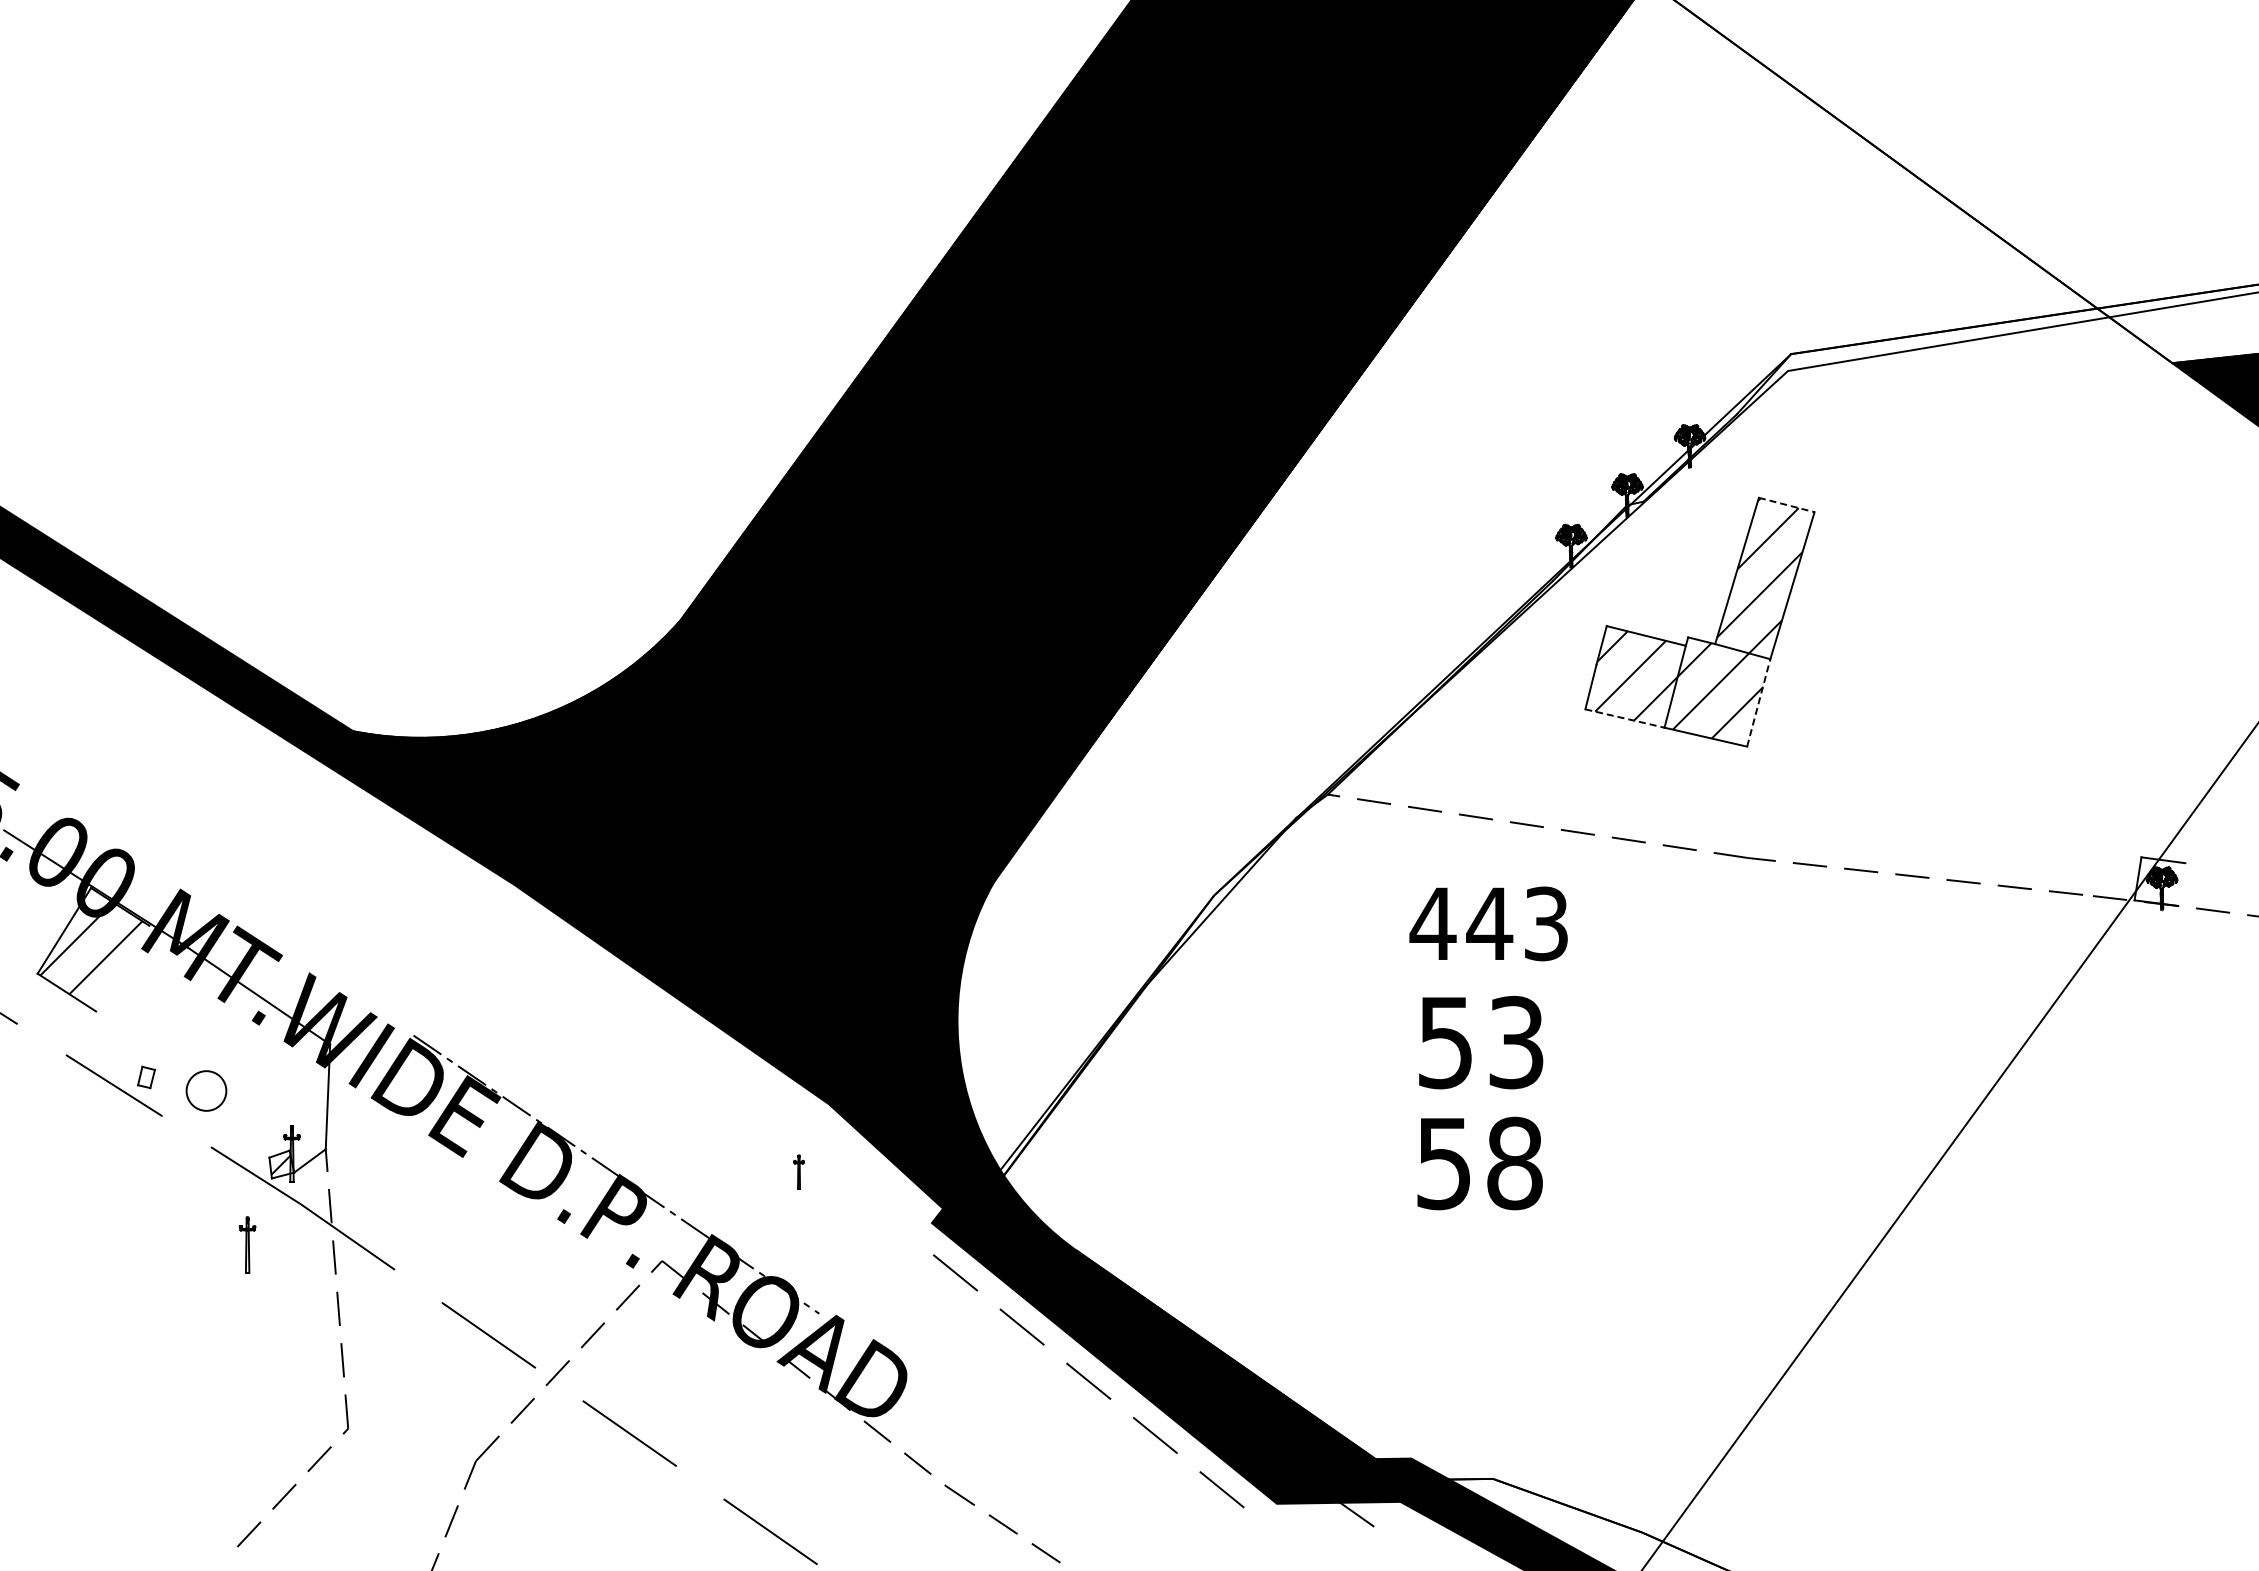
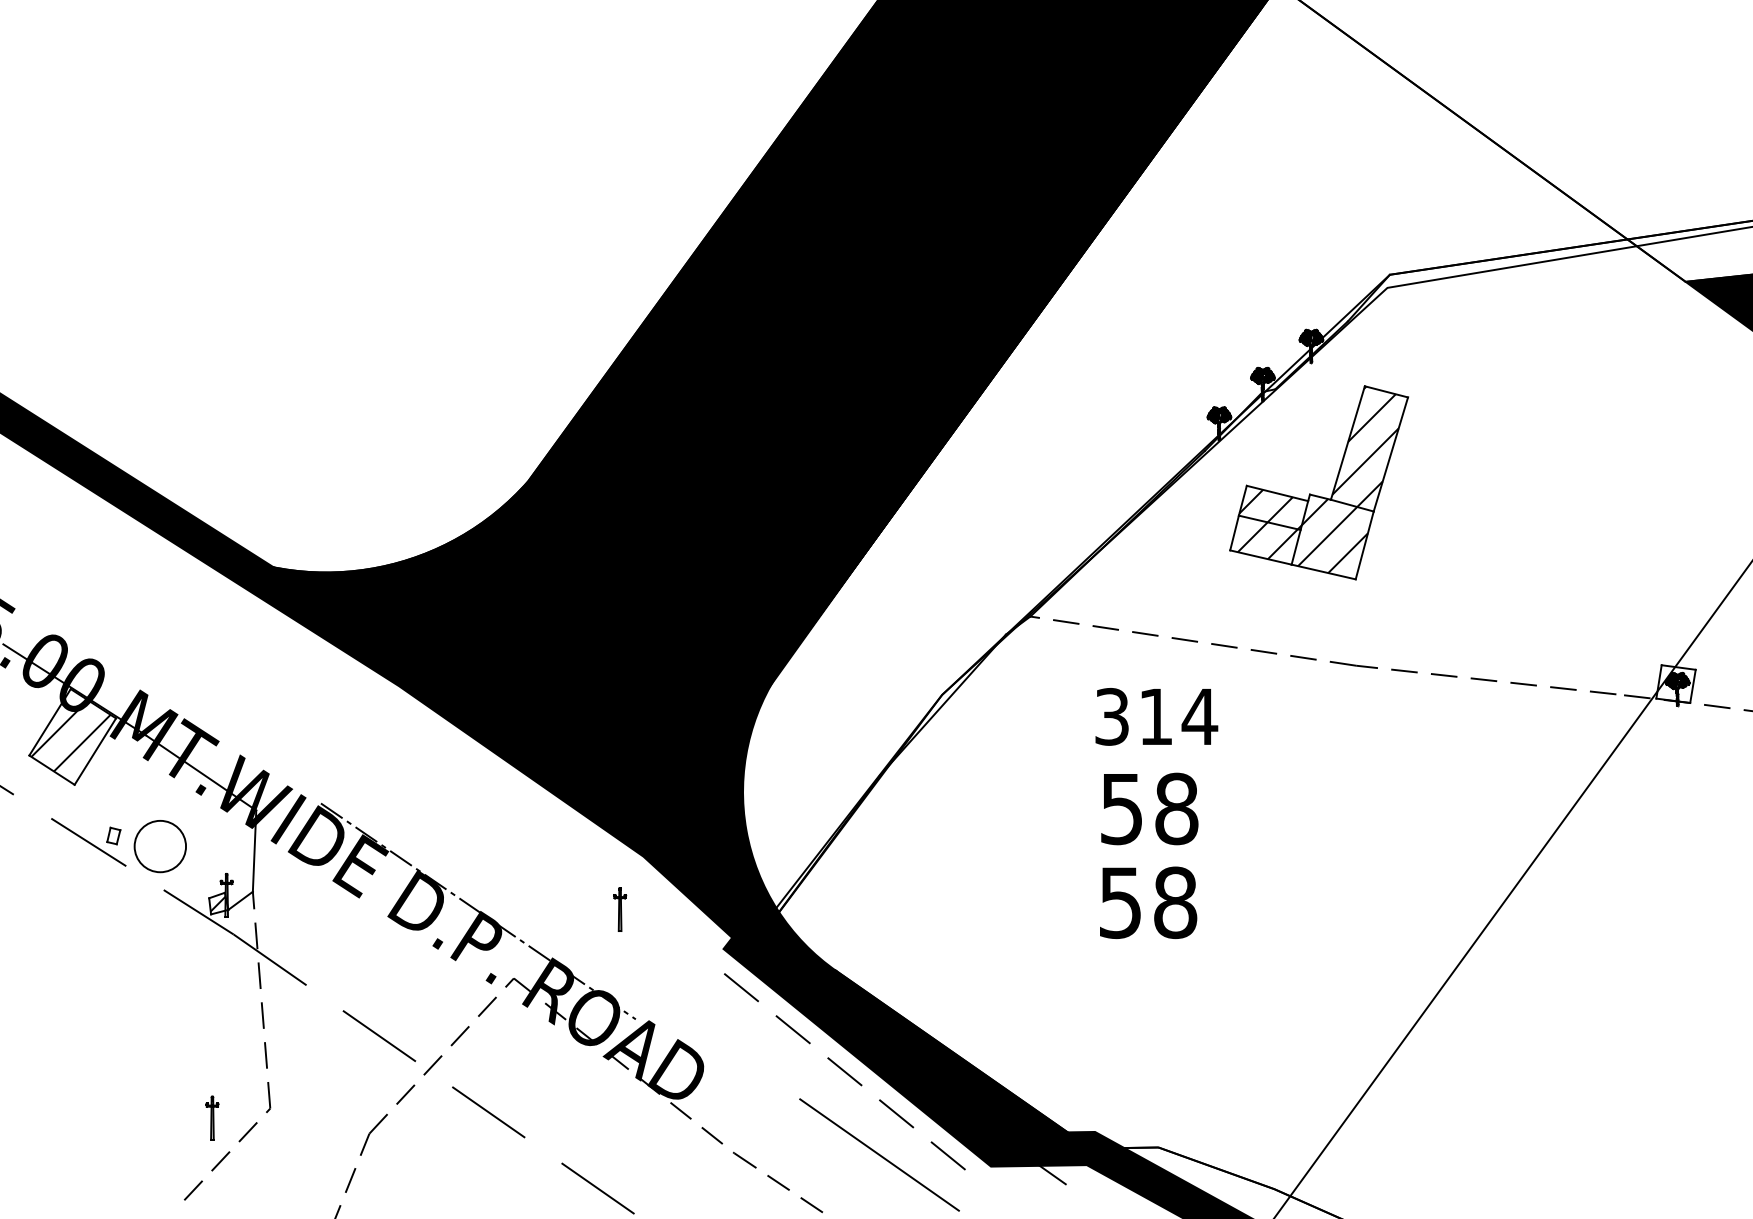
line: (1786, 505) -> (1386, 392), dashed -> solid
line: (1636, 673) -> (1269, 522), added
line: (1758, 702) -> (1364, 545), dashed -> solid
line: (1624, 718) -> (1260, 557), dashed -> solid
line: (2181, 884) -> (1692, 686), added
text: (1489, 923) -> (1155, 716), 443 -> 314
line: (122, 968) -> (95, 751), added
text: (1516, 1042) -> (1176, 808), 53 -> 58
circle: (206, 1090) -> (160, 846), size x1.67
part: (798, 1171) -> (619, 908), size x1.67
part: (247, 1244) -> (212, 1117), moved
line: (1133, 1488) -> (879, 1154), added

